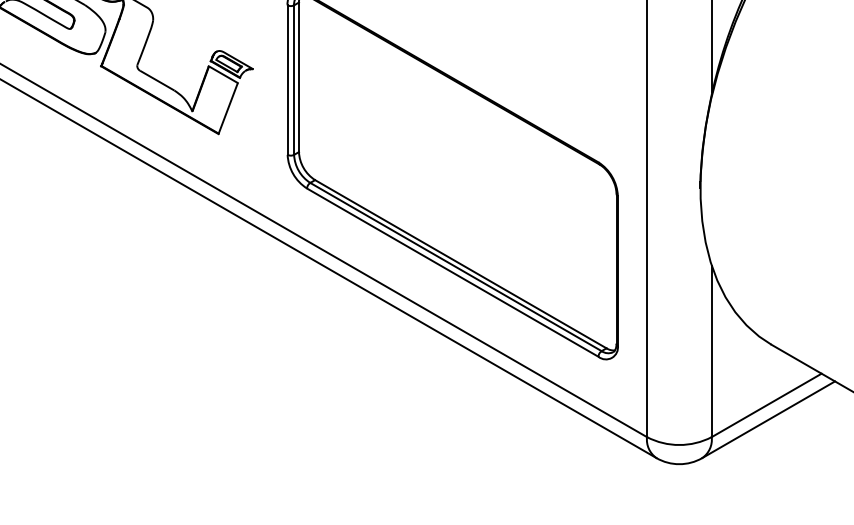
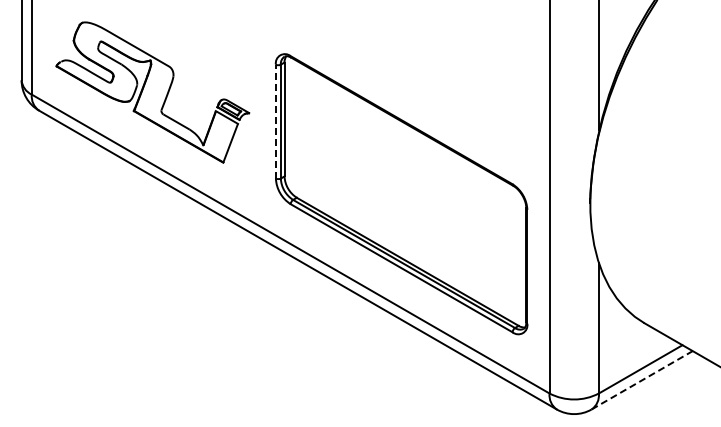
line: (287, 79) -> (275, 121), solid -> dashed
line: (769, 420) -> (642, 380), solid -> dashed

